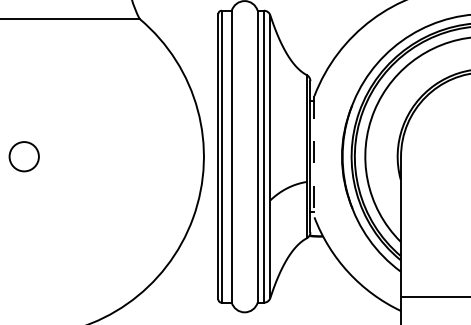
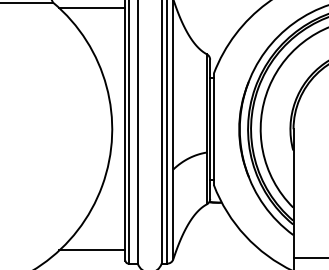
line: (182, 25) -> (92, 8), added
line: (314, 156) -> (213, 129), dashed -> solid
line: (182, 288) -> (92, 250), added

